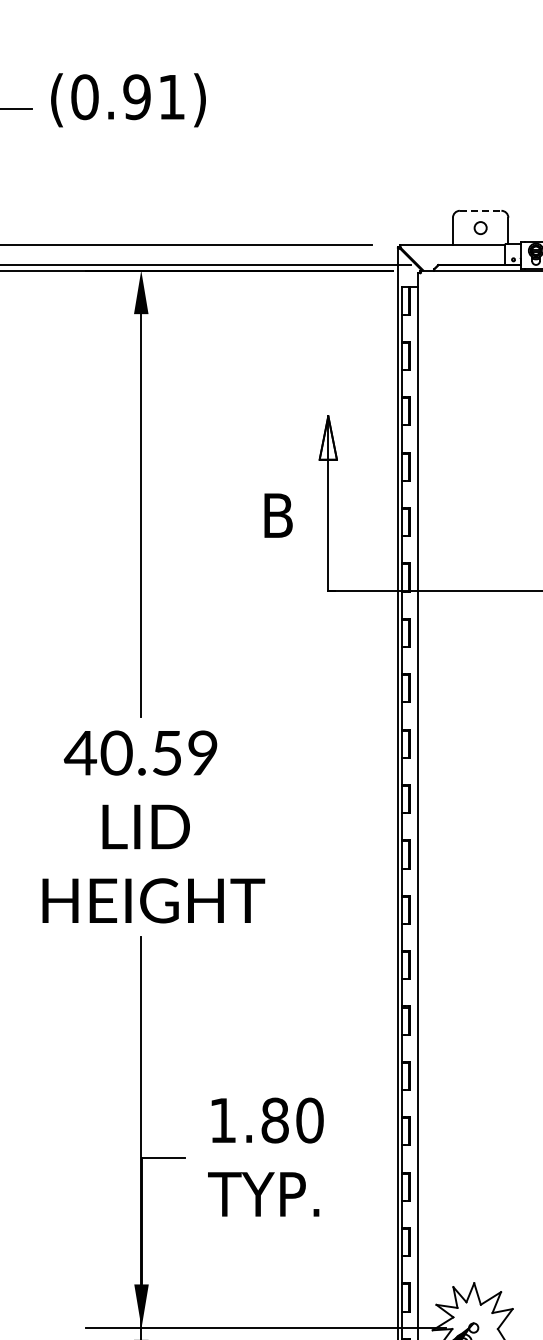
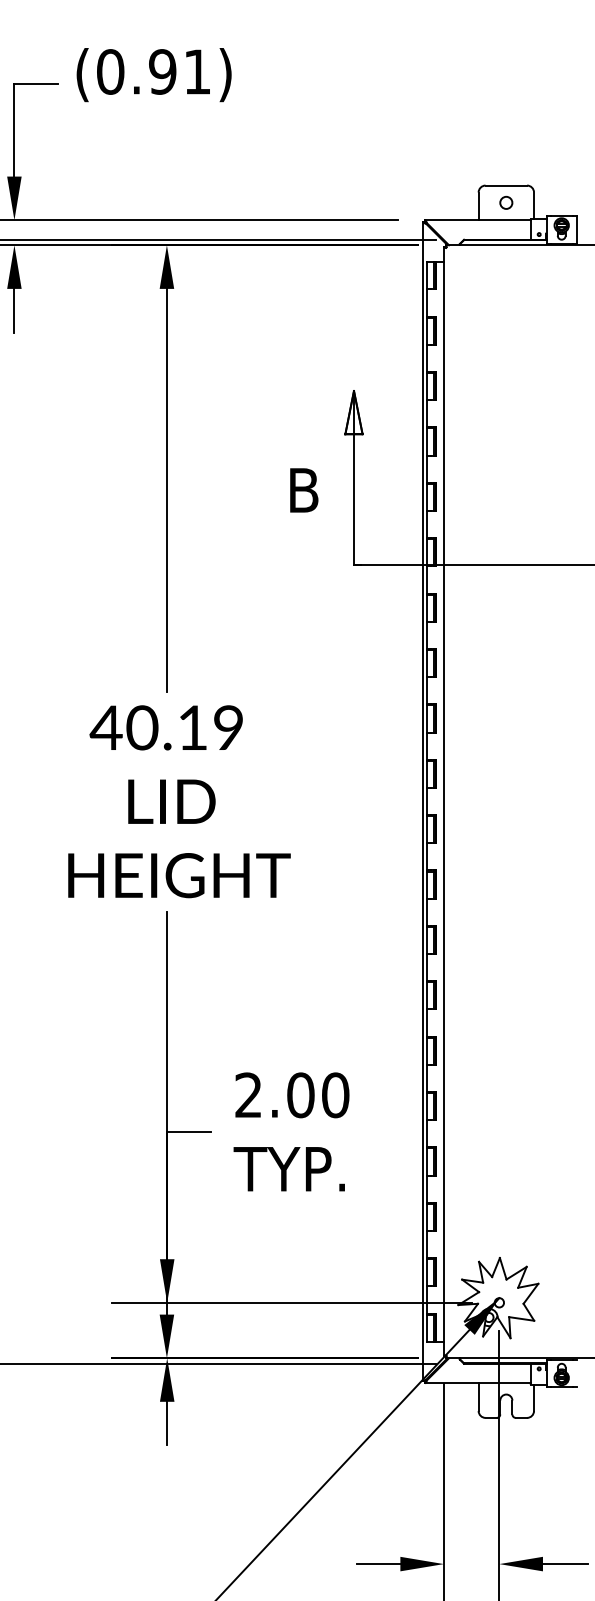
line: (480, 210) -> (506, 185), dashed -> solid
text: (166, 752) -> (192, 727), 40.59 -> 40.19
text: (248, 1120) -> (274, 1095), 1.80 -> 2.00

